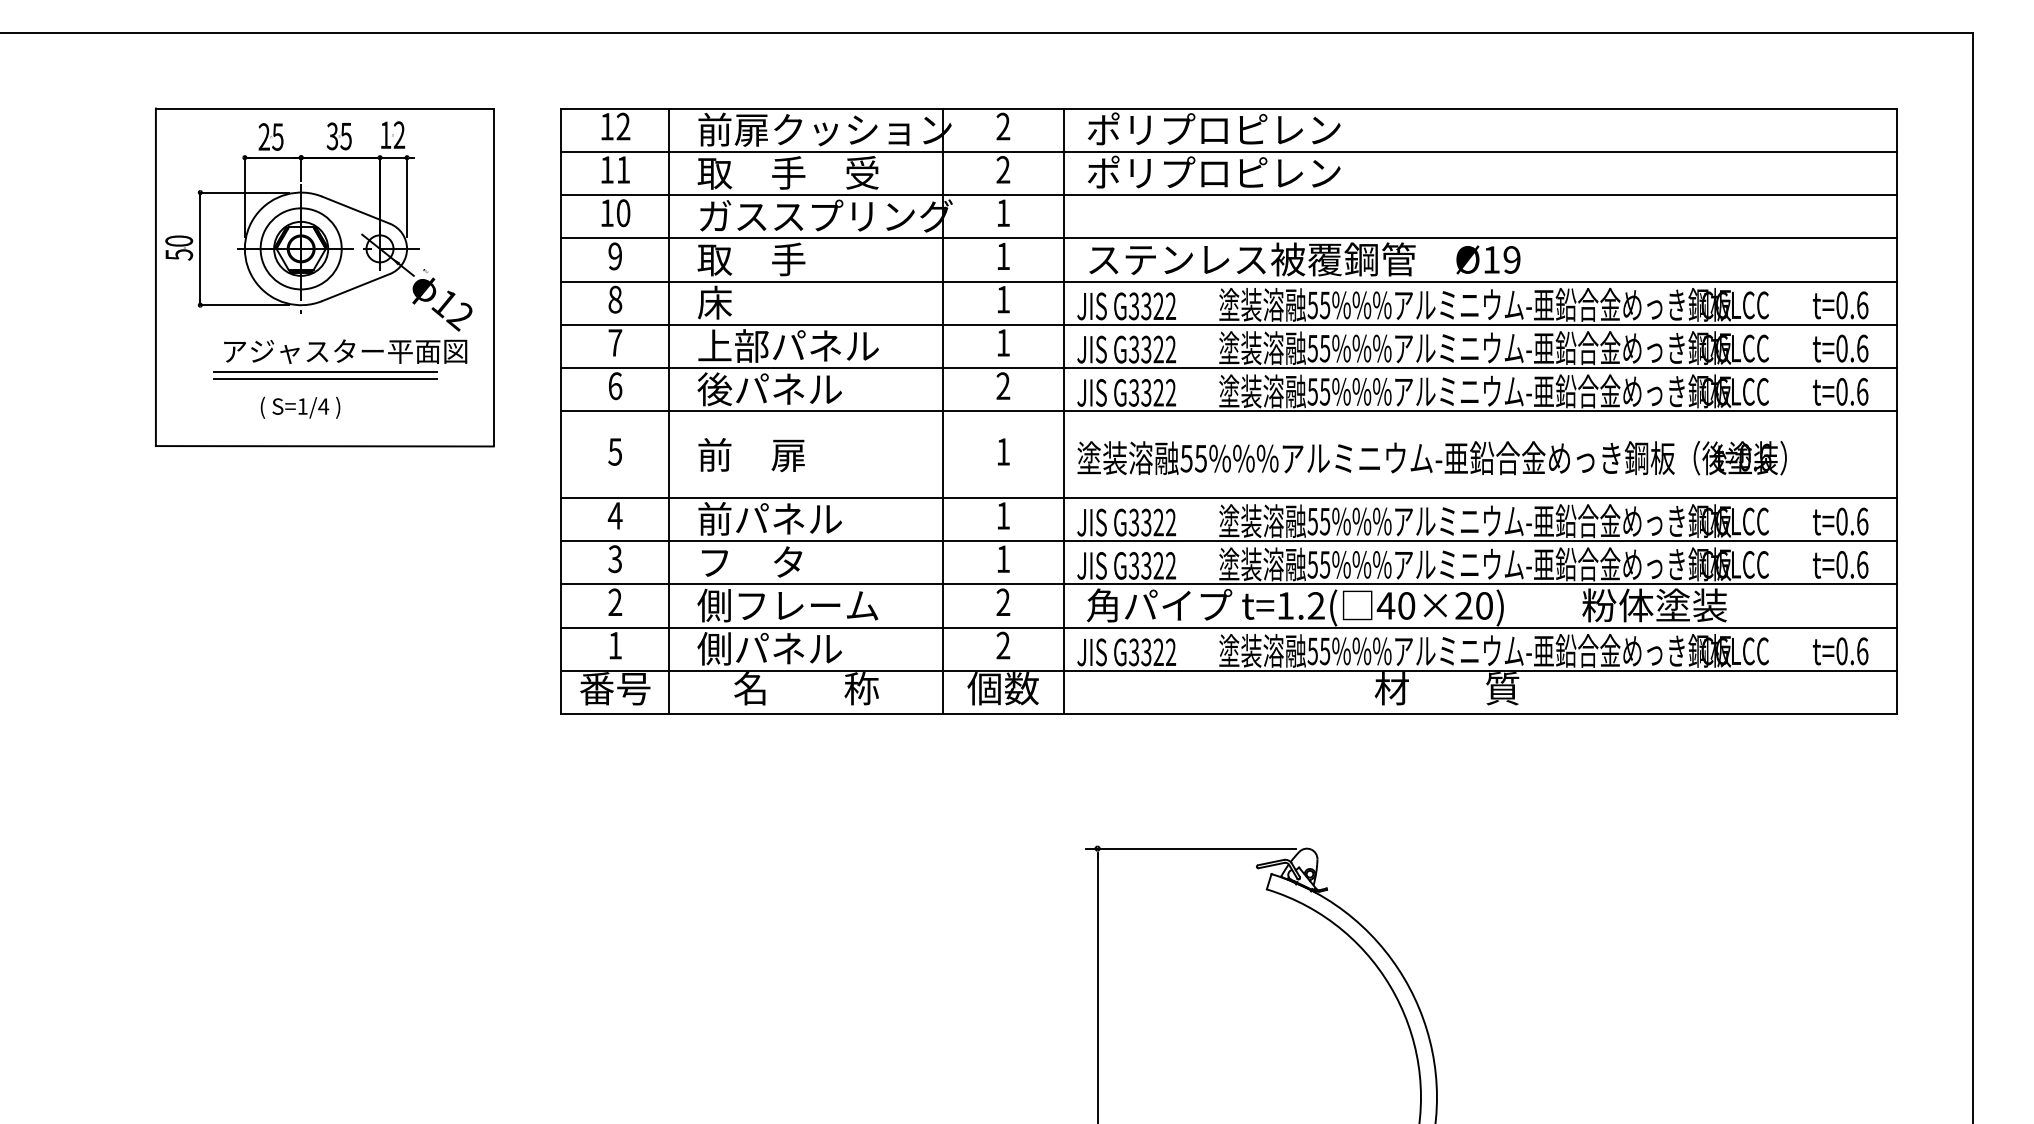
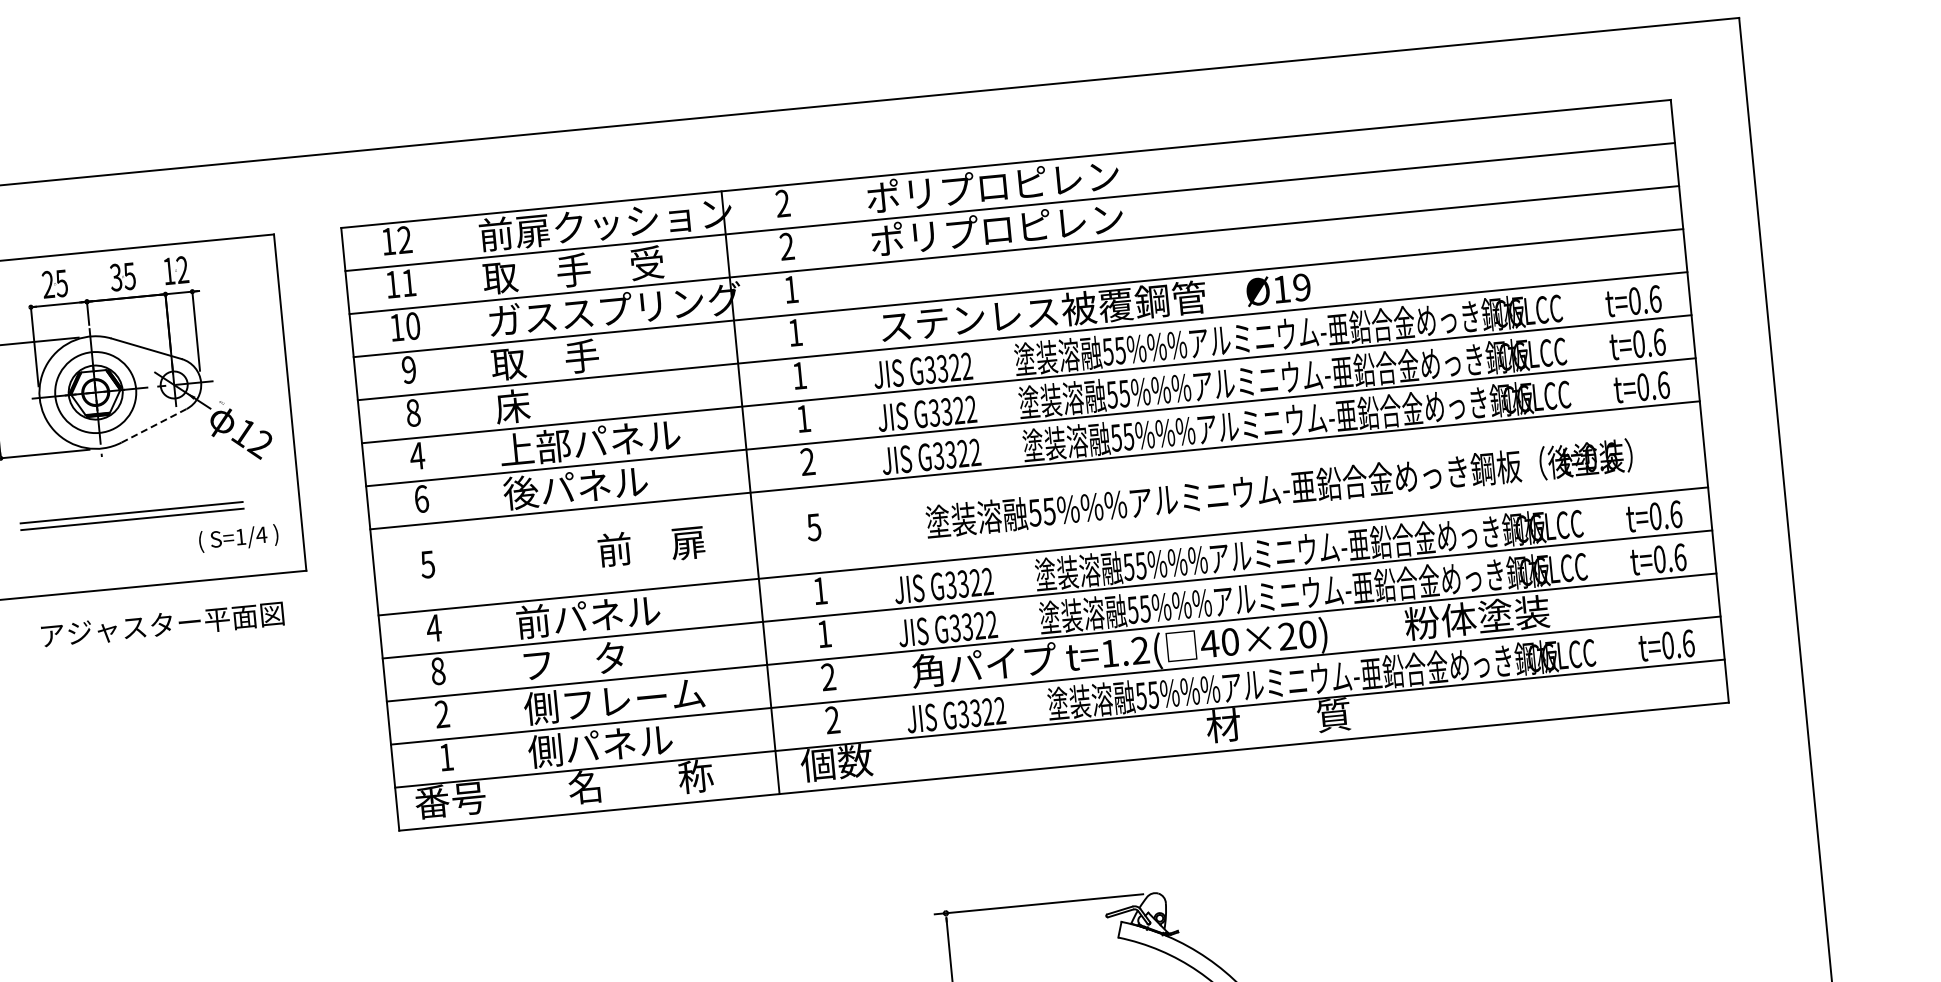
line: (356, 287) -> (154, 425), solid -> dashed
text: (614, 342) -> (416, 455), 7 -> 4
text: (345, 351) -> (162, 624), moved
text: (300, 407) -> (238, 538), moved
line: (669, 411) -> (477, 519), removed
line: (1063, 411) -> (870, 481), removed
text: (1002, 451) -> (813, 527), 1 -> 5
text: (751, 454) -> (651, 545), moved
text: (1431, 457) -> (1278, 488), moved
text: (615, 558) -> (438, 670), 3 -> 8

